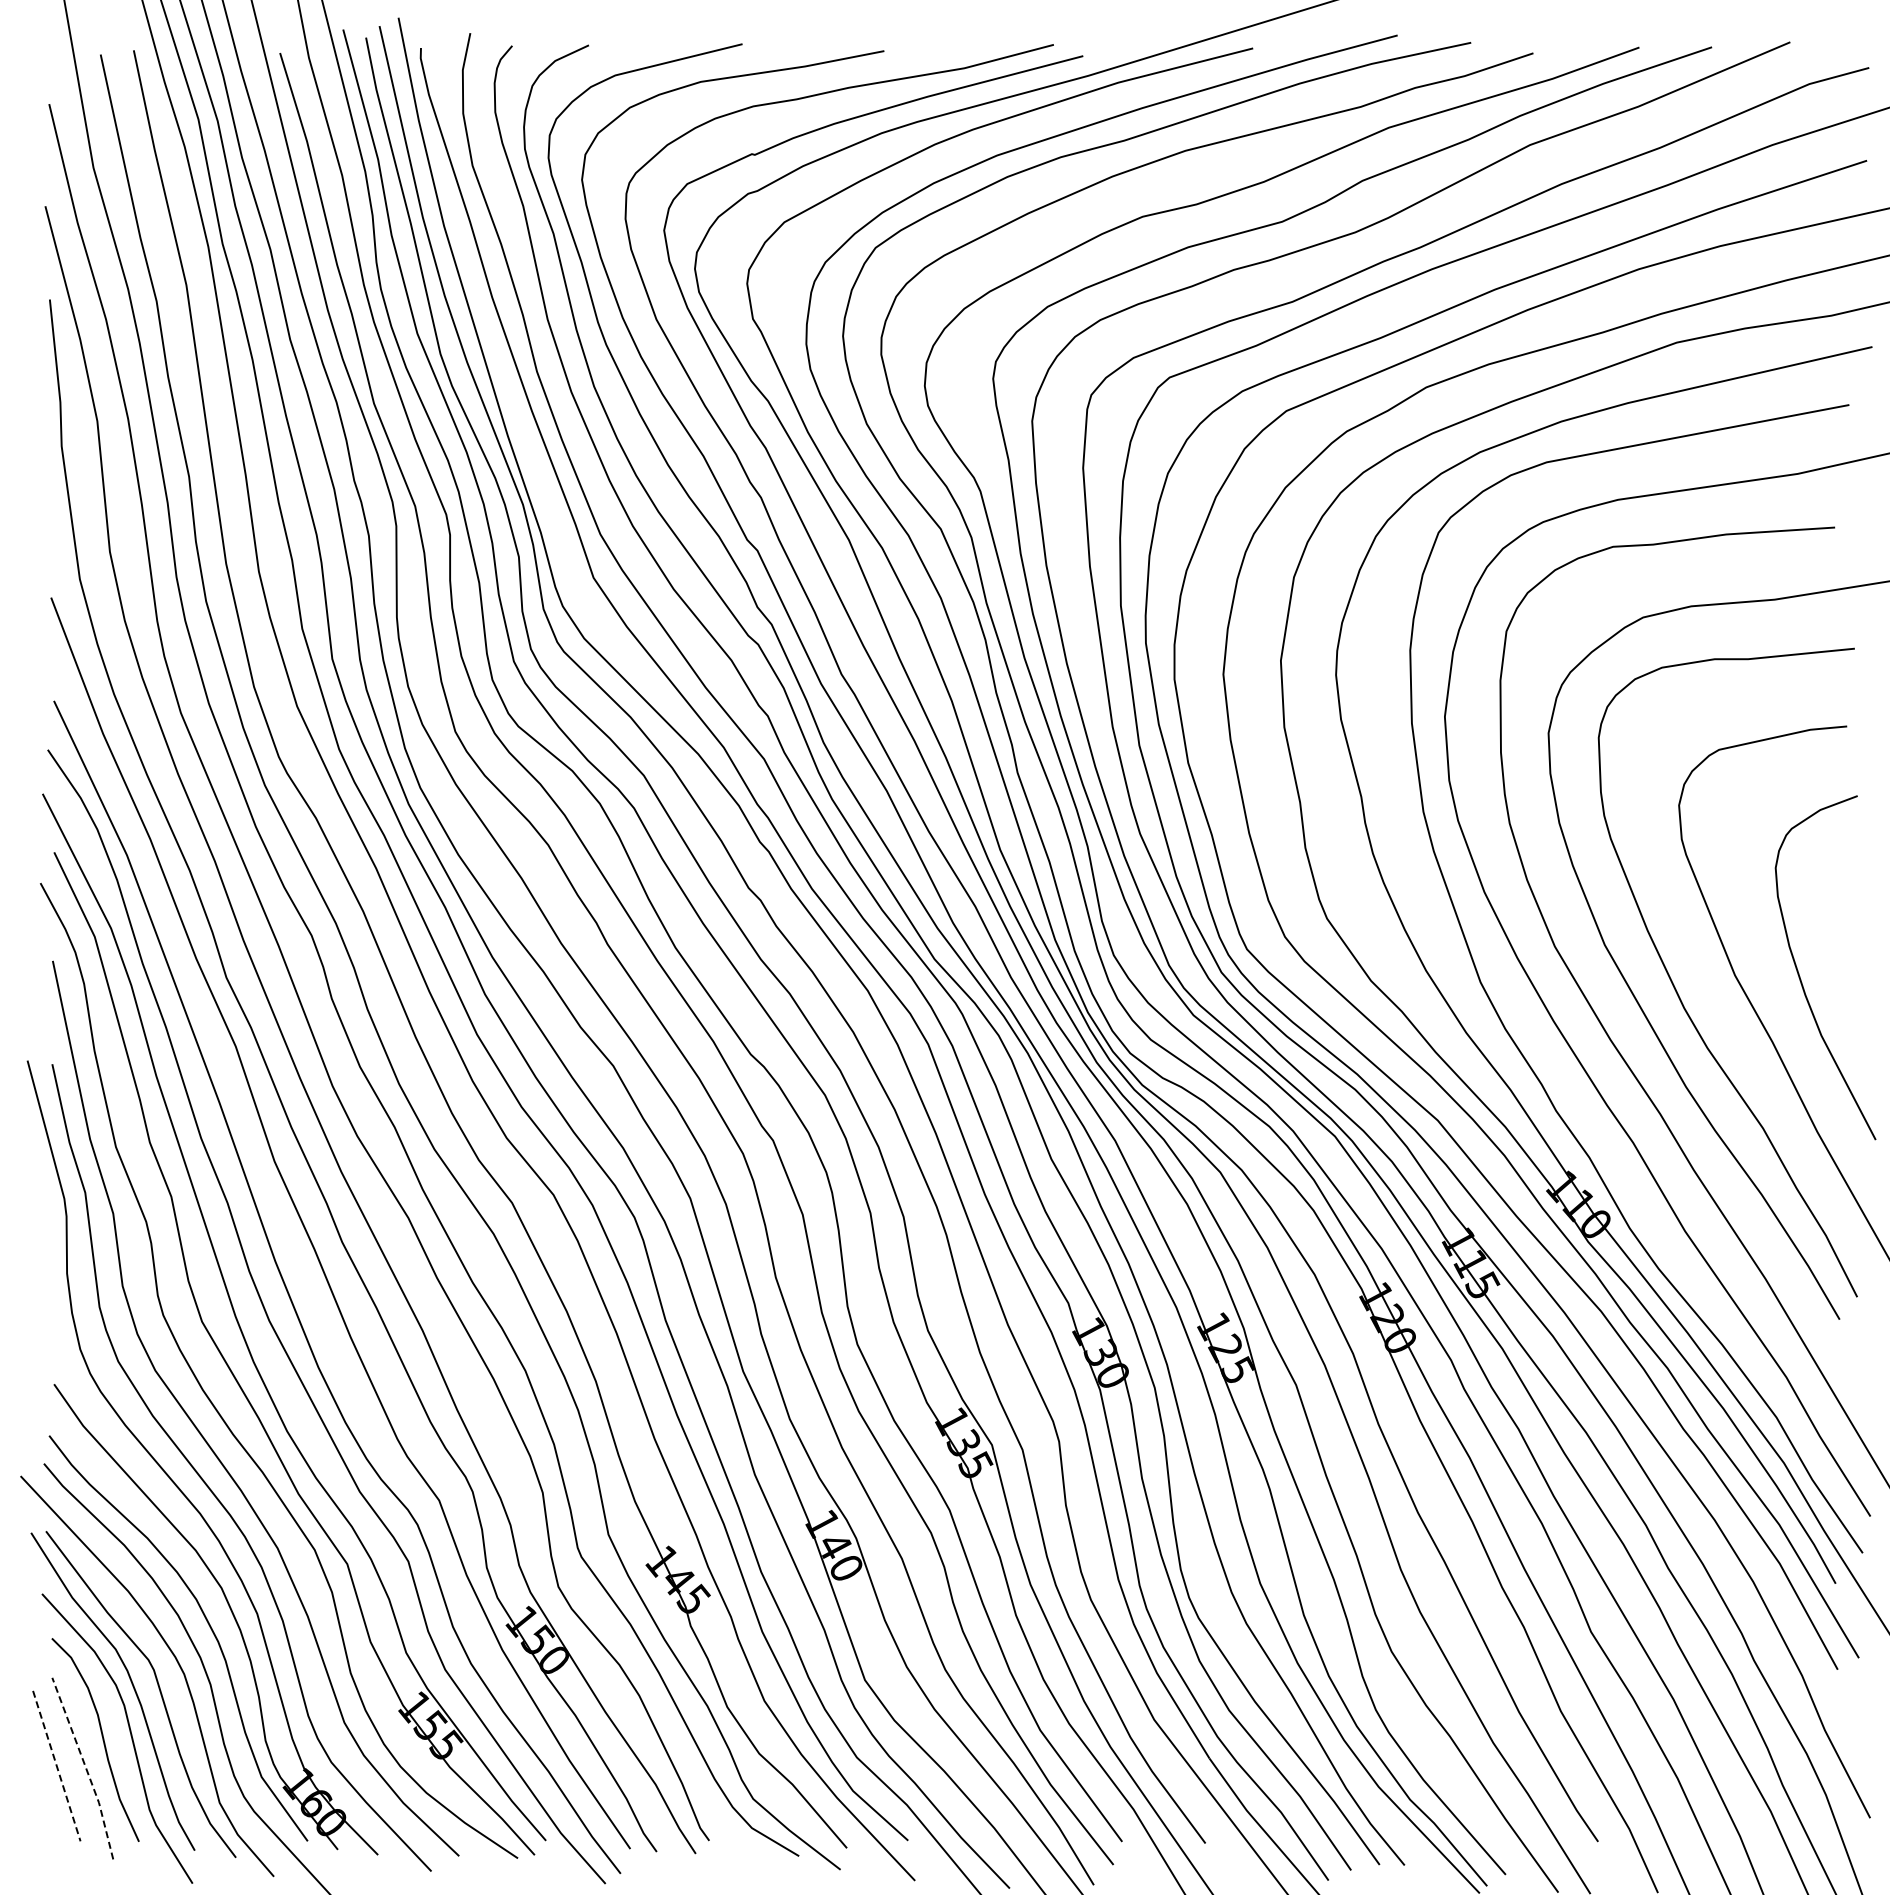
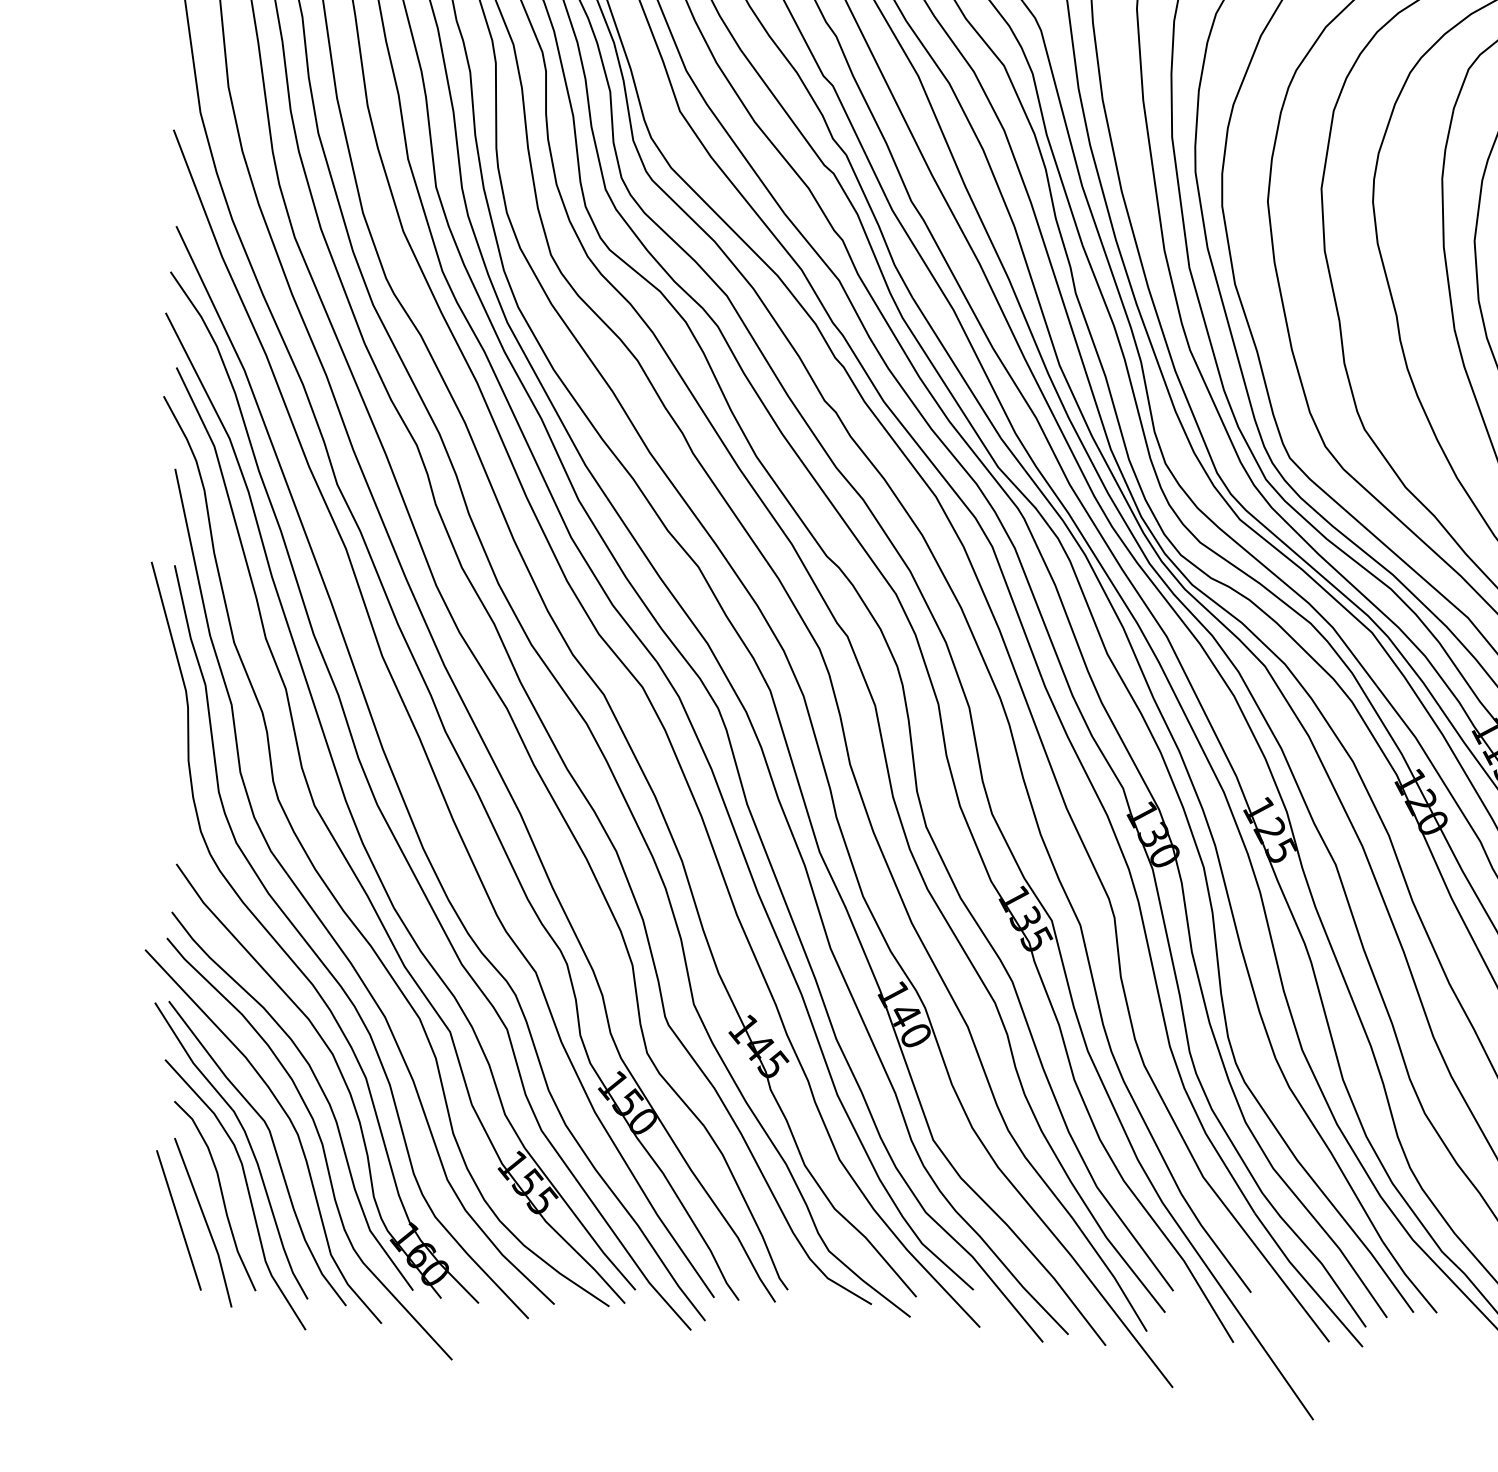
line: (56, 1766) -> (178, 1220), dashed -> solid
line: (86, 1768) -> (206, 1222), dashed -> solid

